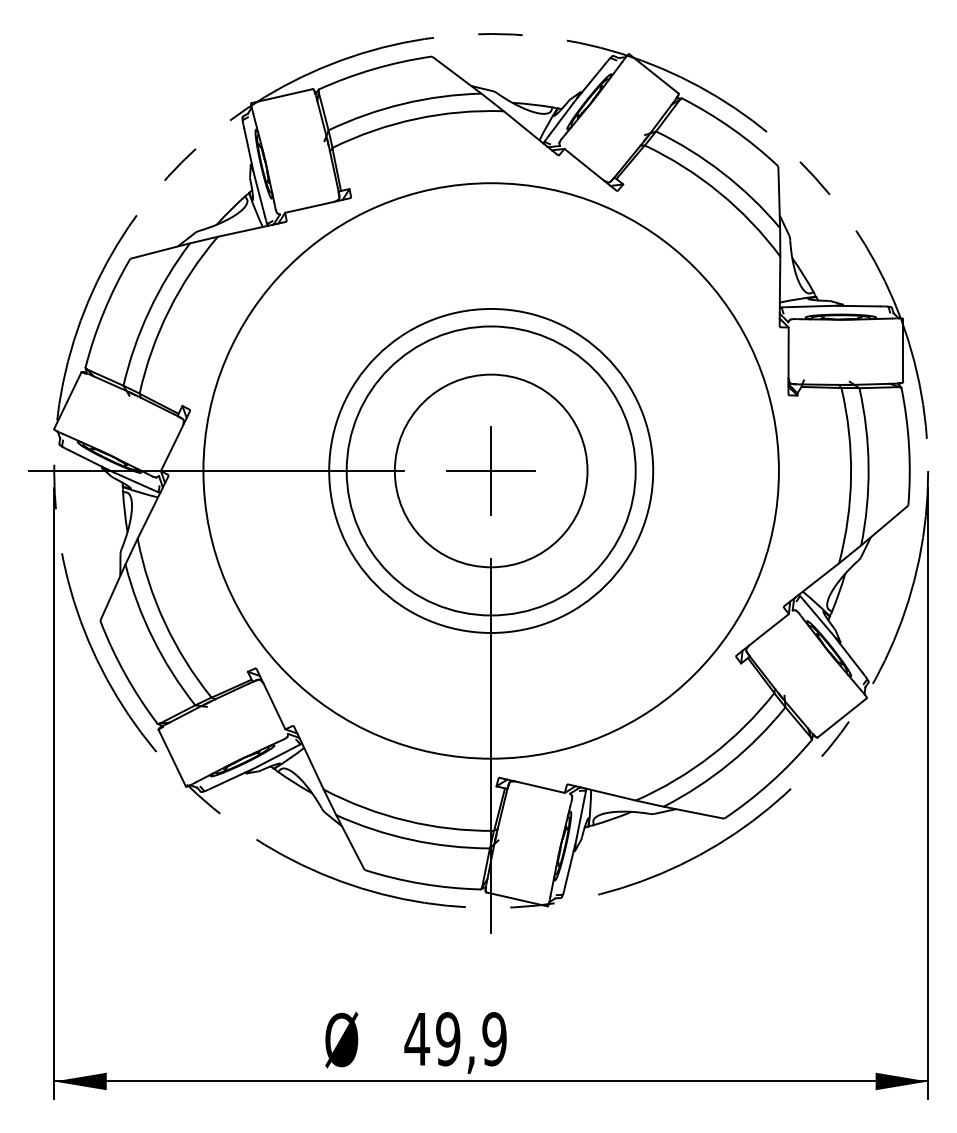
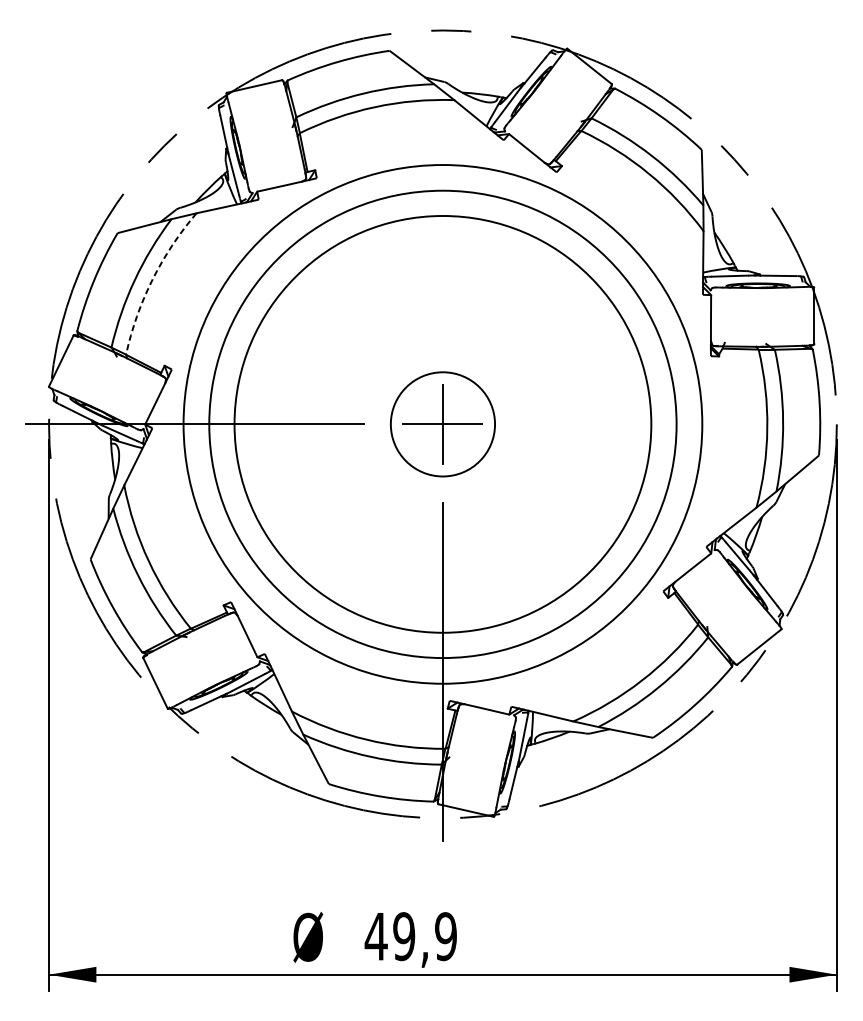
arc: (169, 310) -> (152, 279), solid -> dashed
circle: (490, 470) -> (442, 423), size x0.6
circle: (490, 470) -> (442, 423), size x1.6
circle: (491, 470) -> (443, 423), size x1.6

